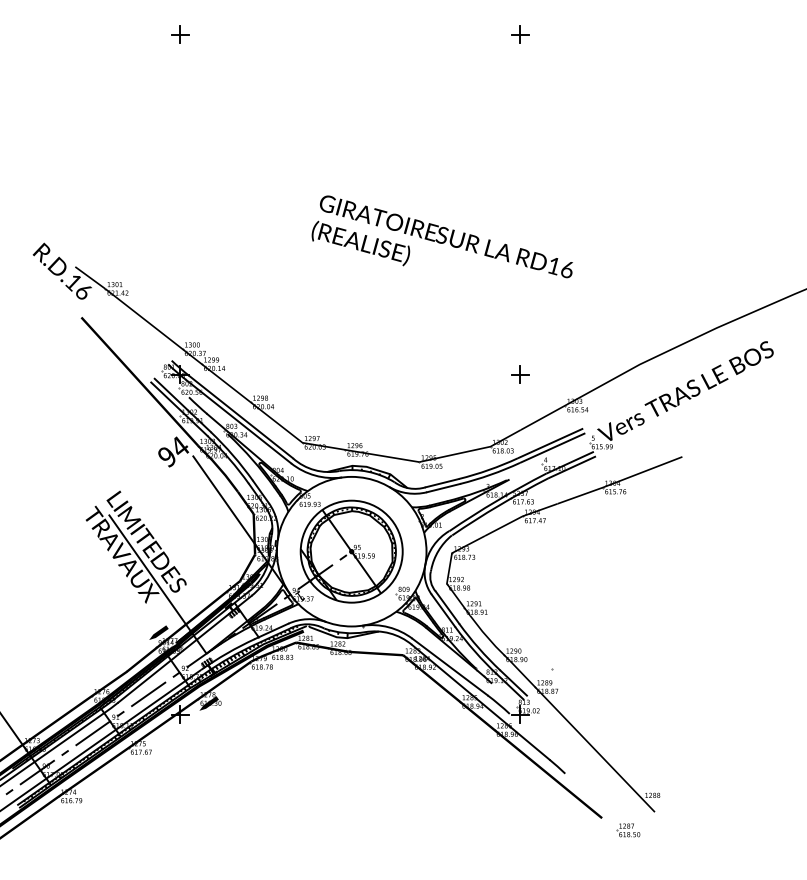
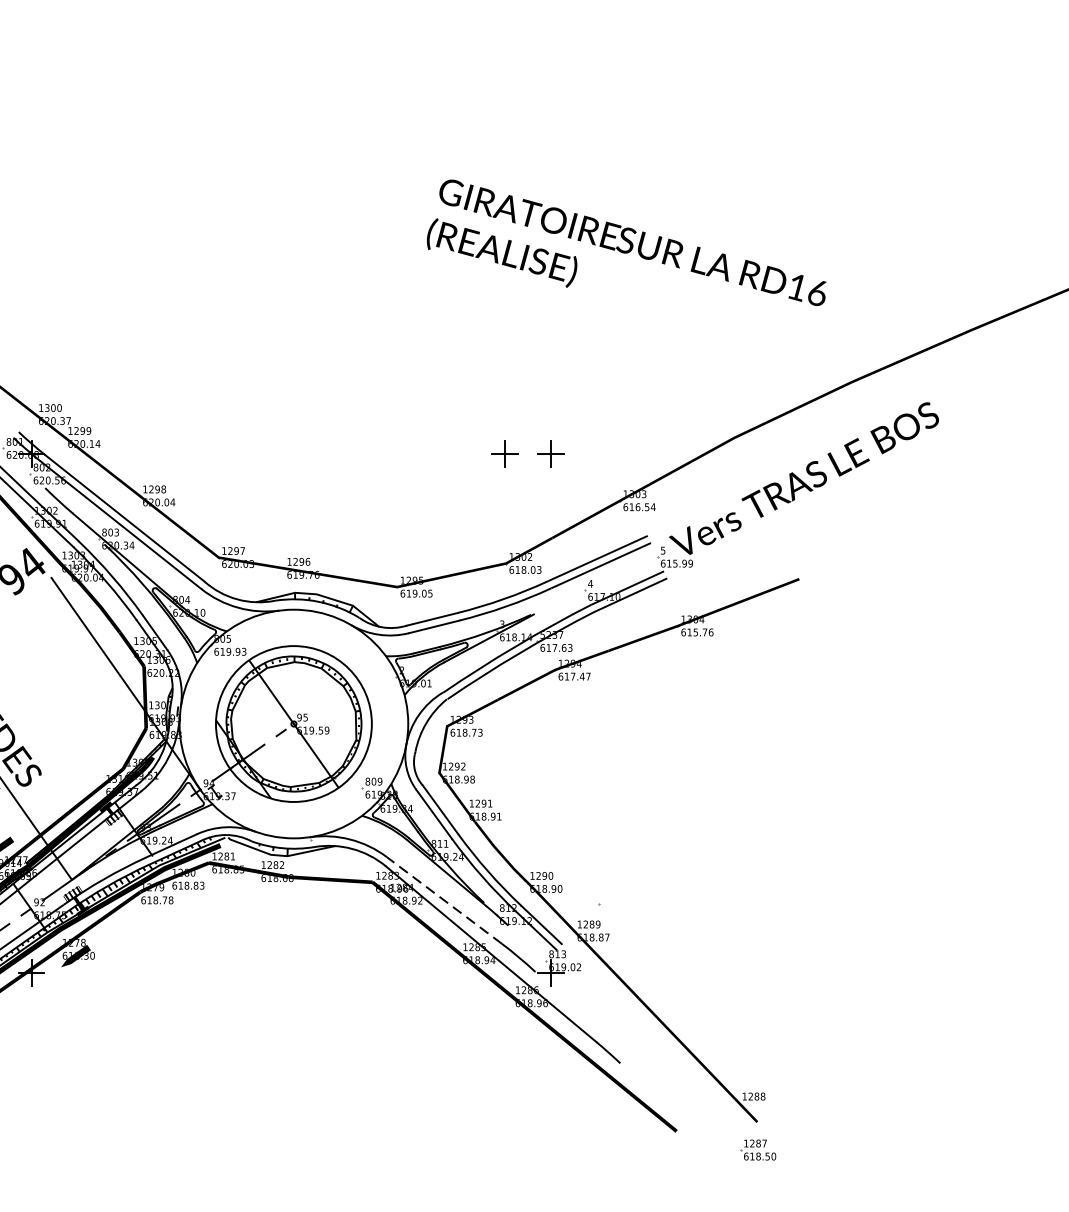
text: (441, 236) -> (625, 242), moved
part: (490, 374) -> (506, 453), added
line: (449, 666) -> (443, 899), solid -> dashed
part: (628, 830) -> (758, 1150), moved

